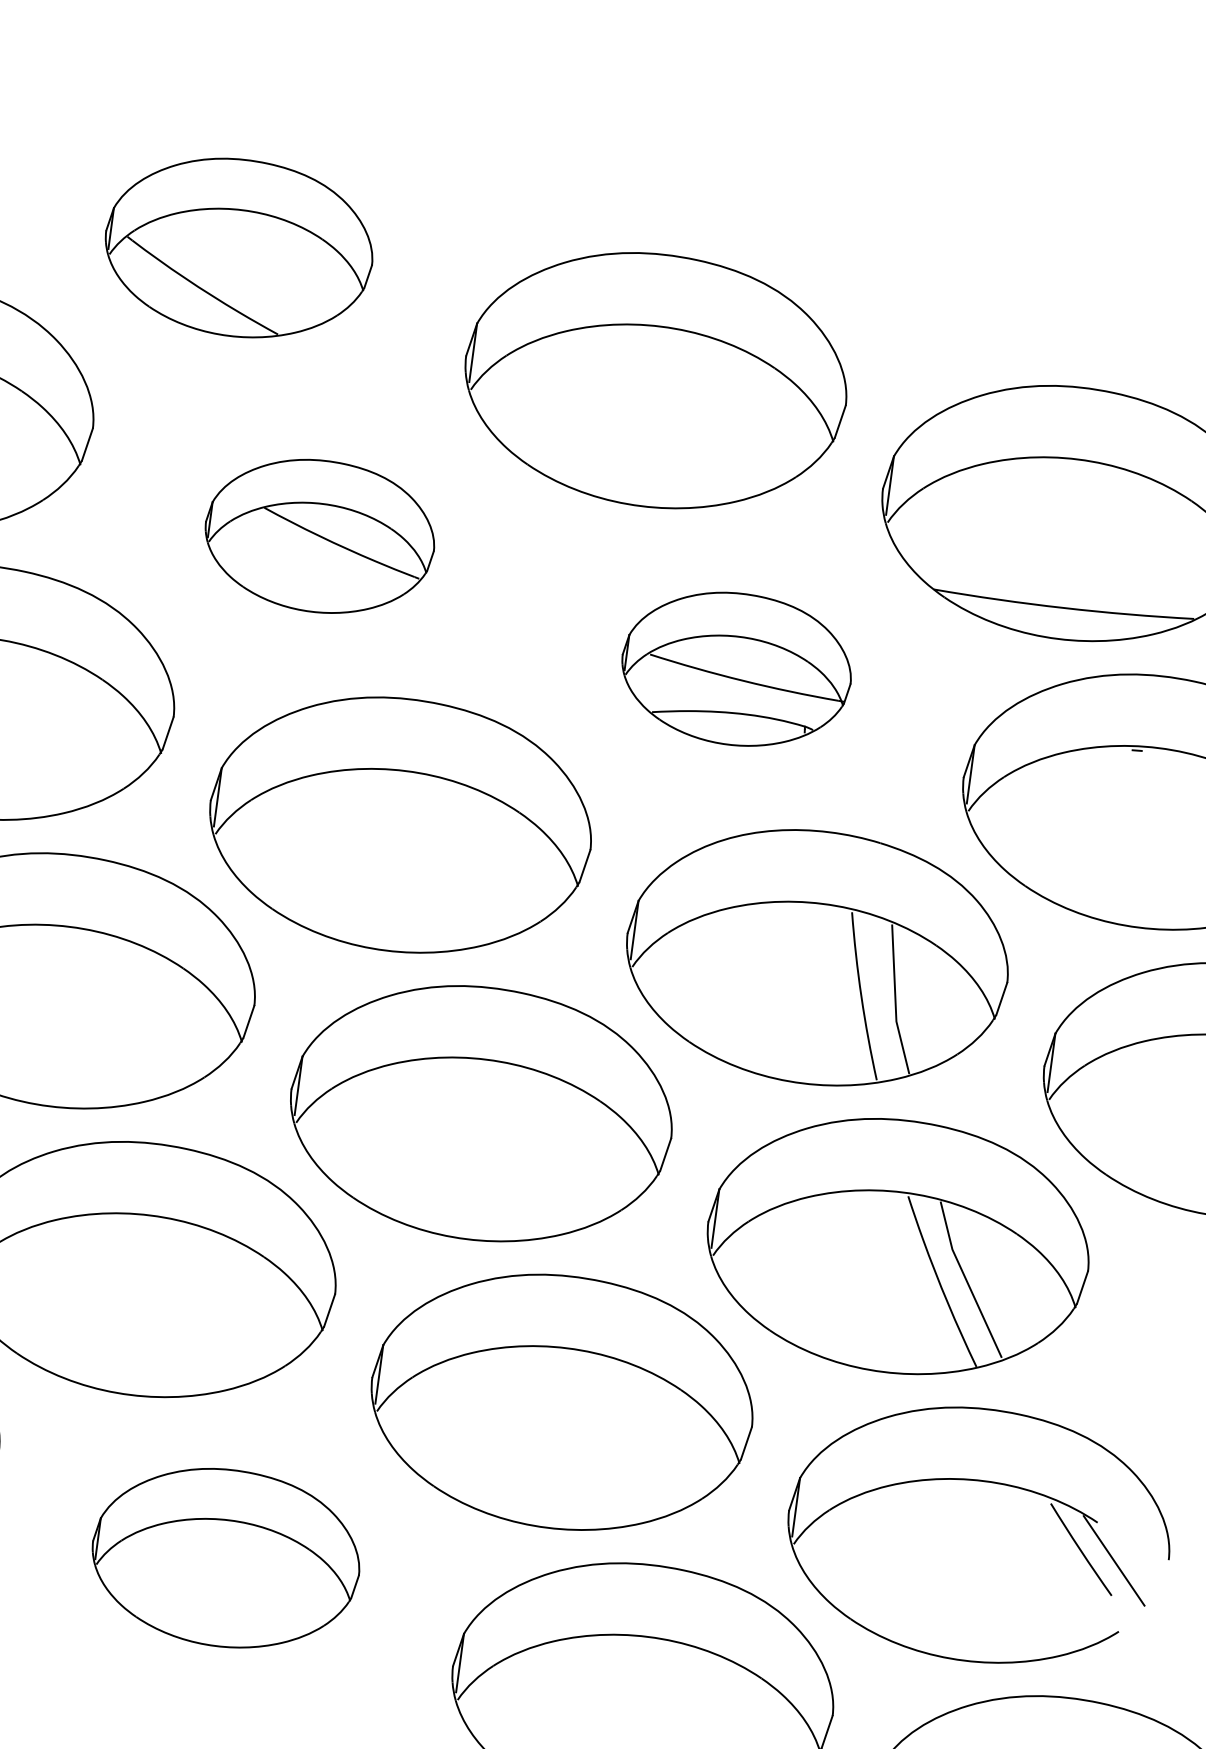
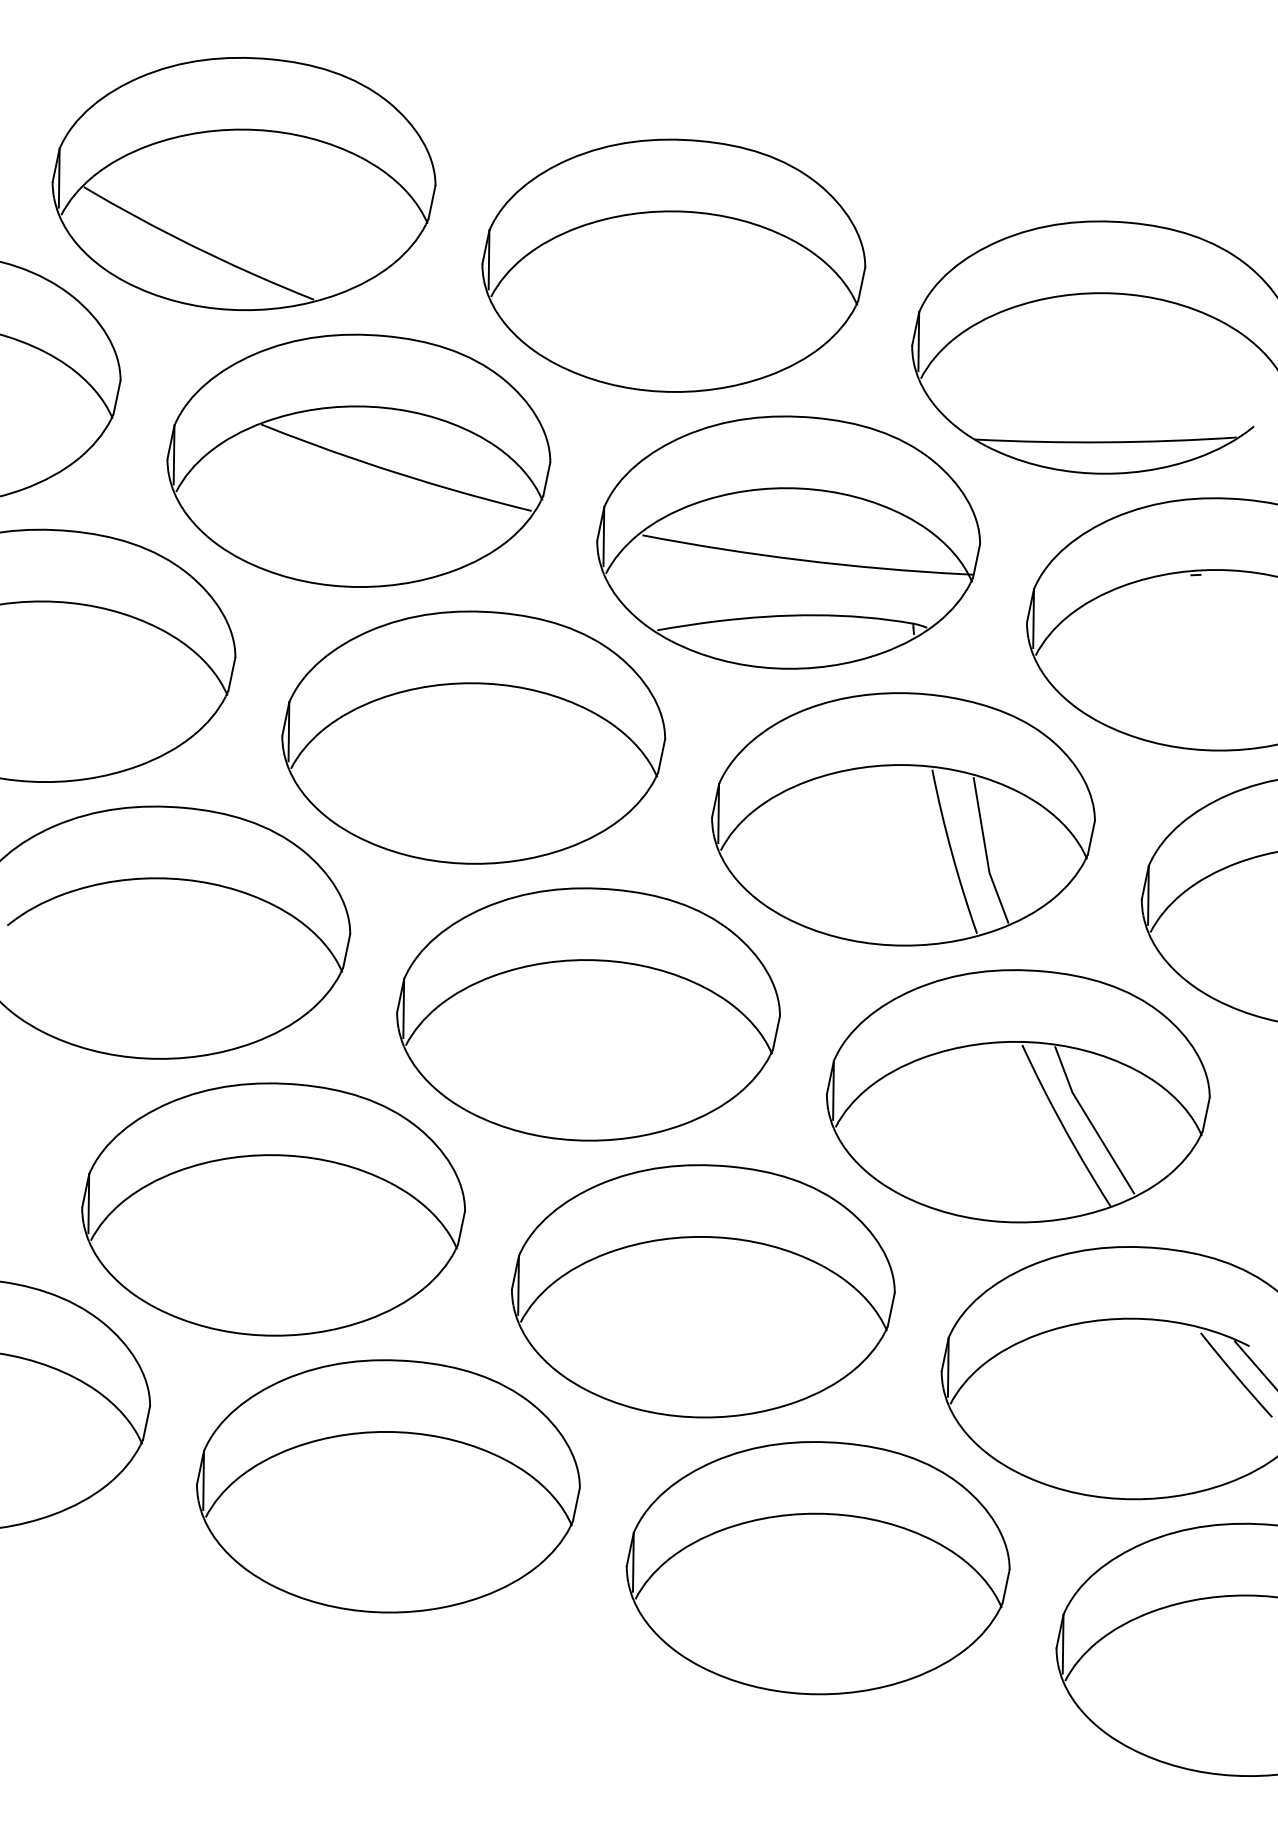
part: (238, 248) -> (243, 184), size x1.43
part: (319, 536) -> (358, 460), size x1.67
part: (736, 669) -> (788, 542), size x1.67
part: (226, 1558) -> (388, 1486), size x1.43

